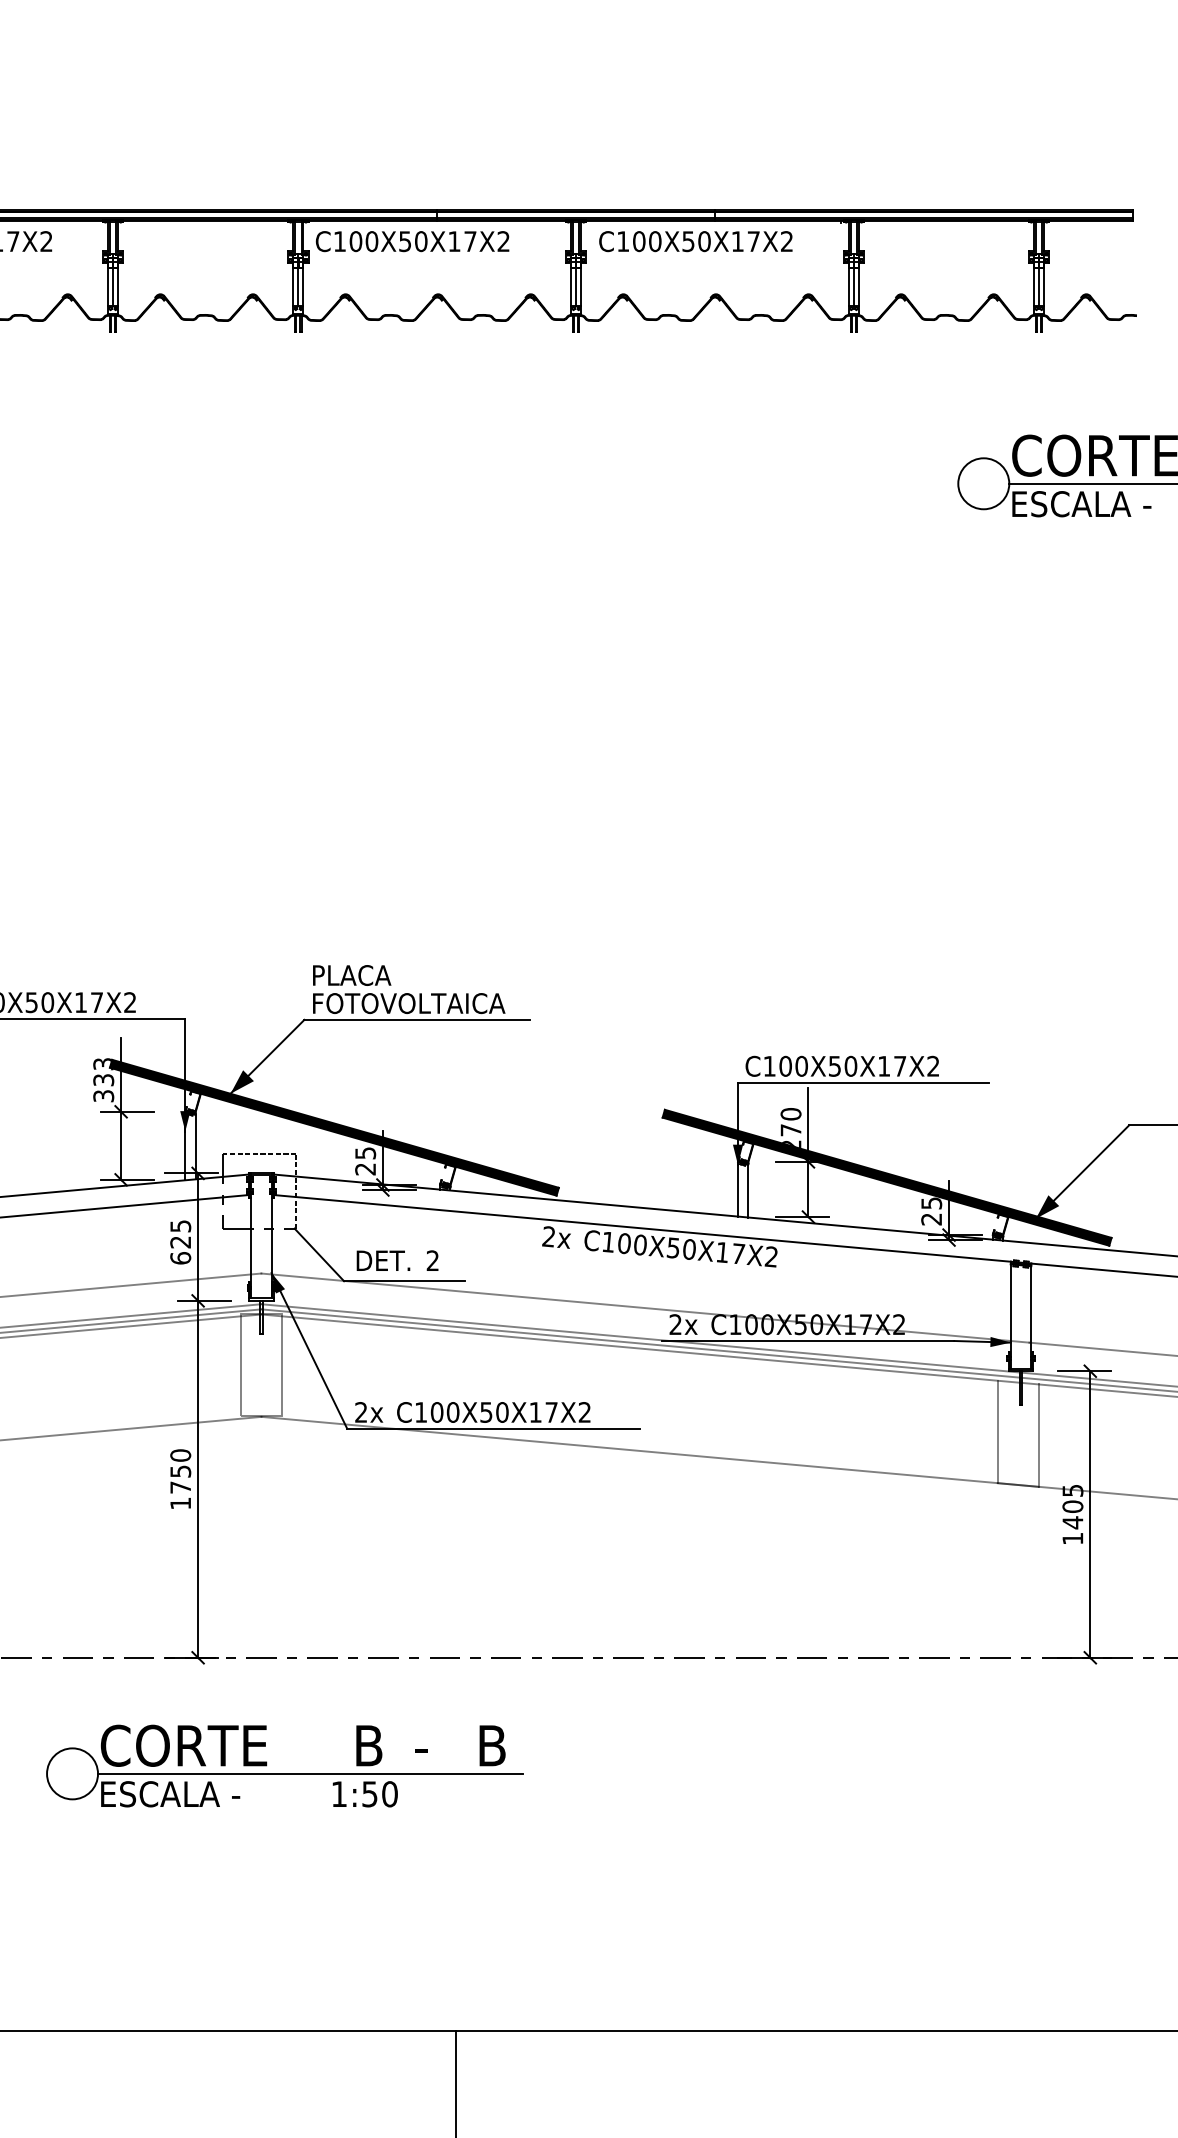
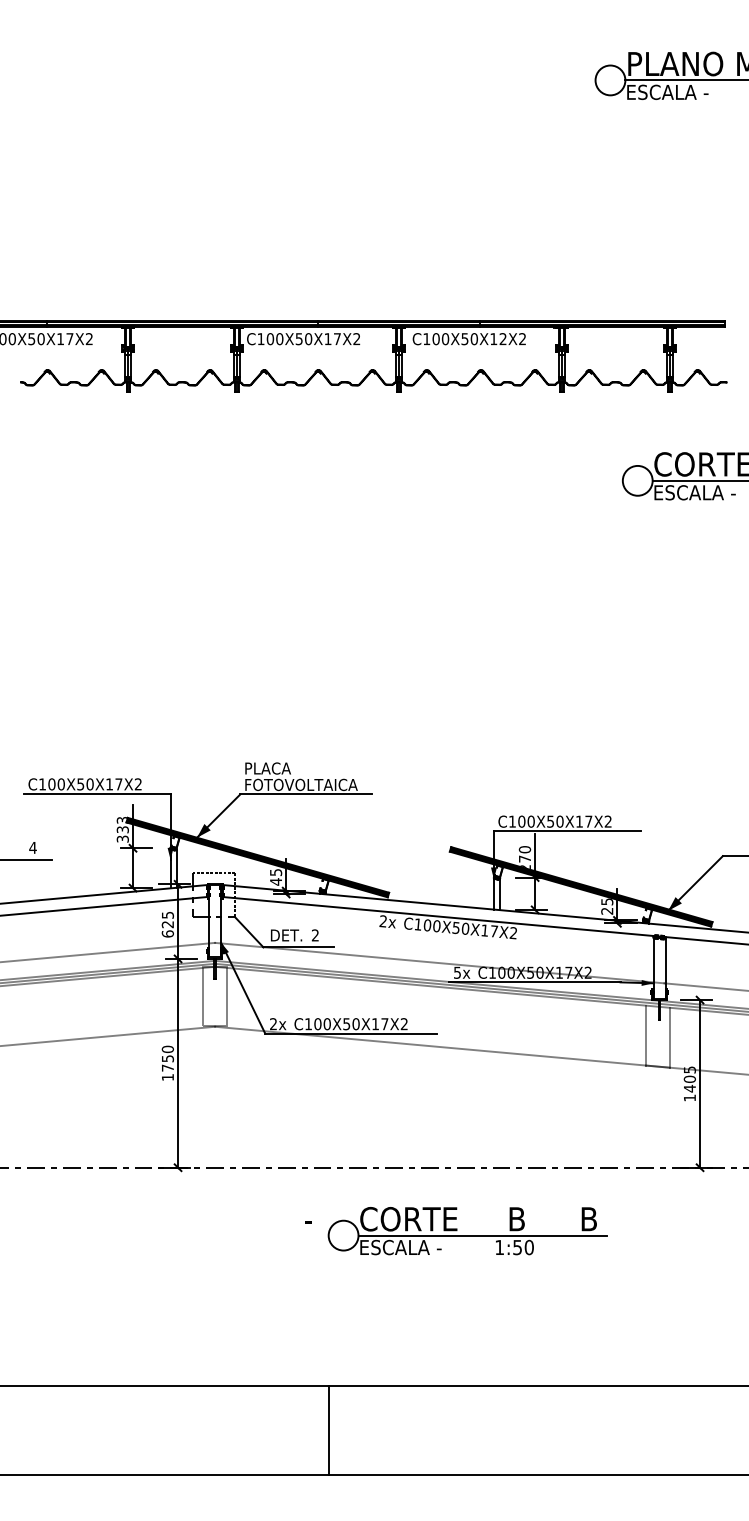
text: (752, 242) -> (502, 339), C100X50X17X2 -> C100X50X12X2
text: (364, 1168) -> (275, 881), 25 -> 45
text: (675, 1324) -> (457, 972), 2x -> 5x
part: (284, 1766) -> (467, 1231), moved

